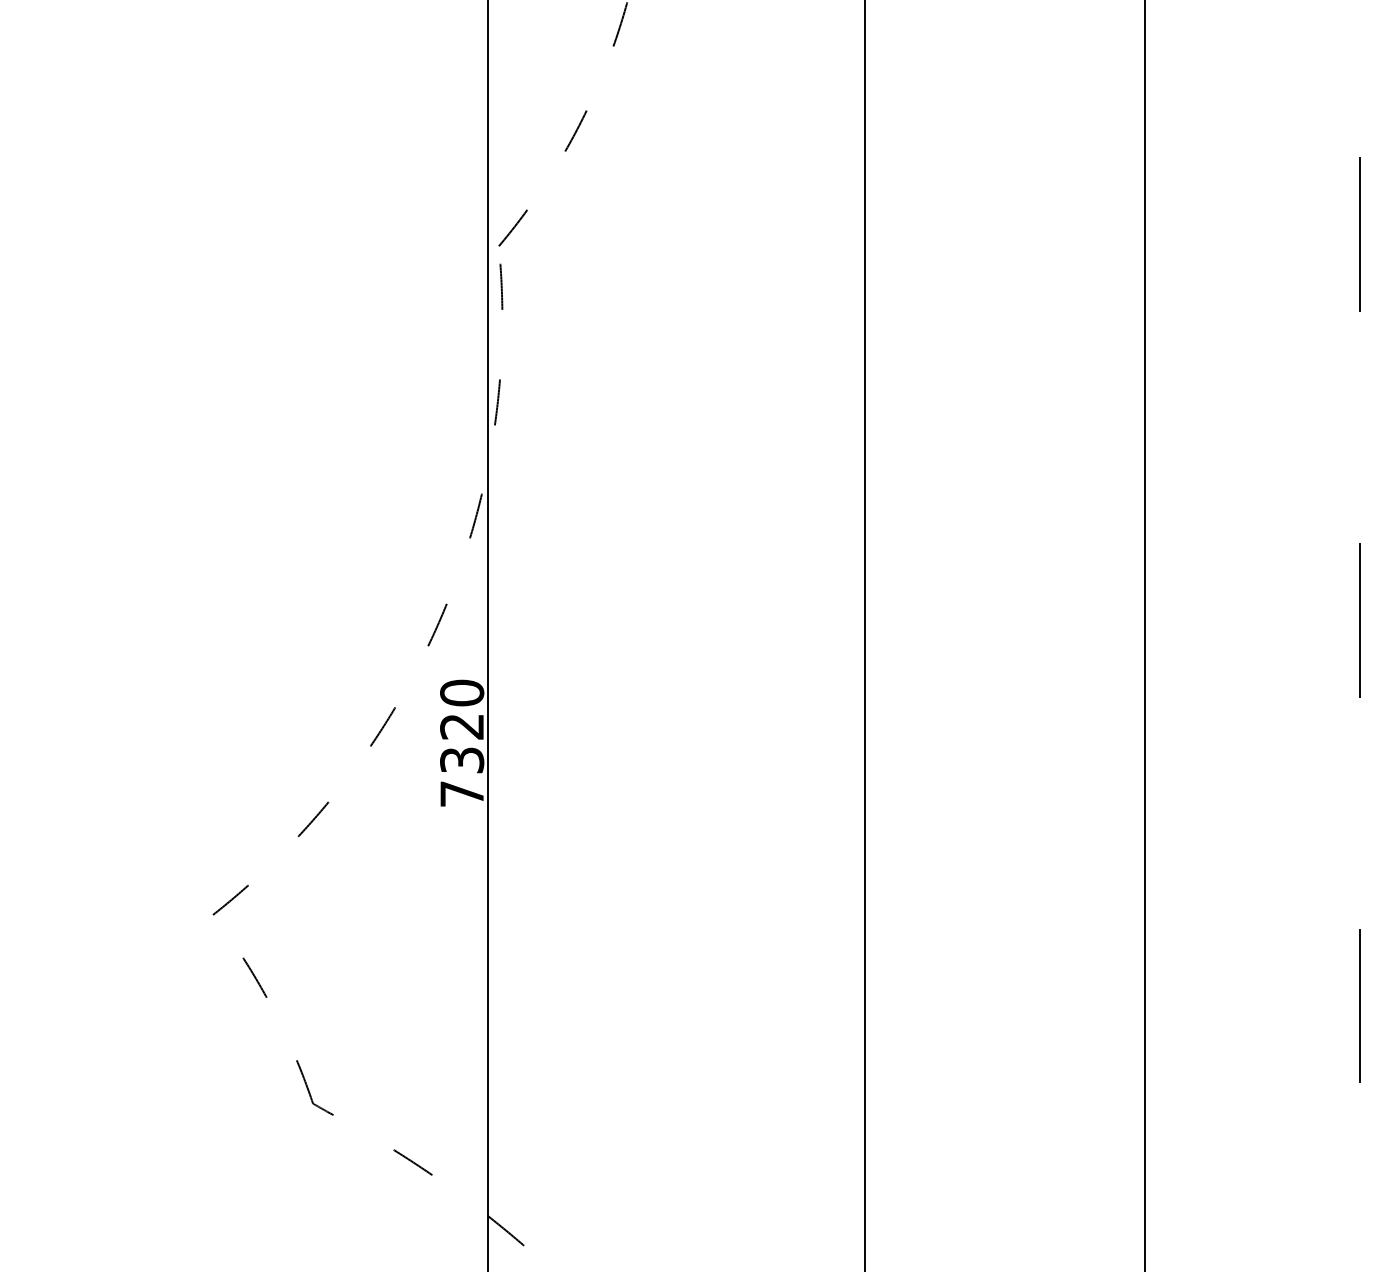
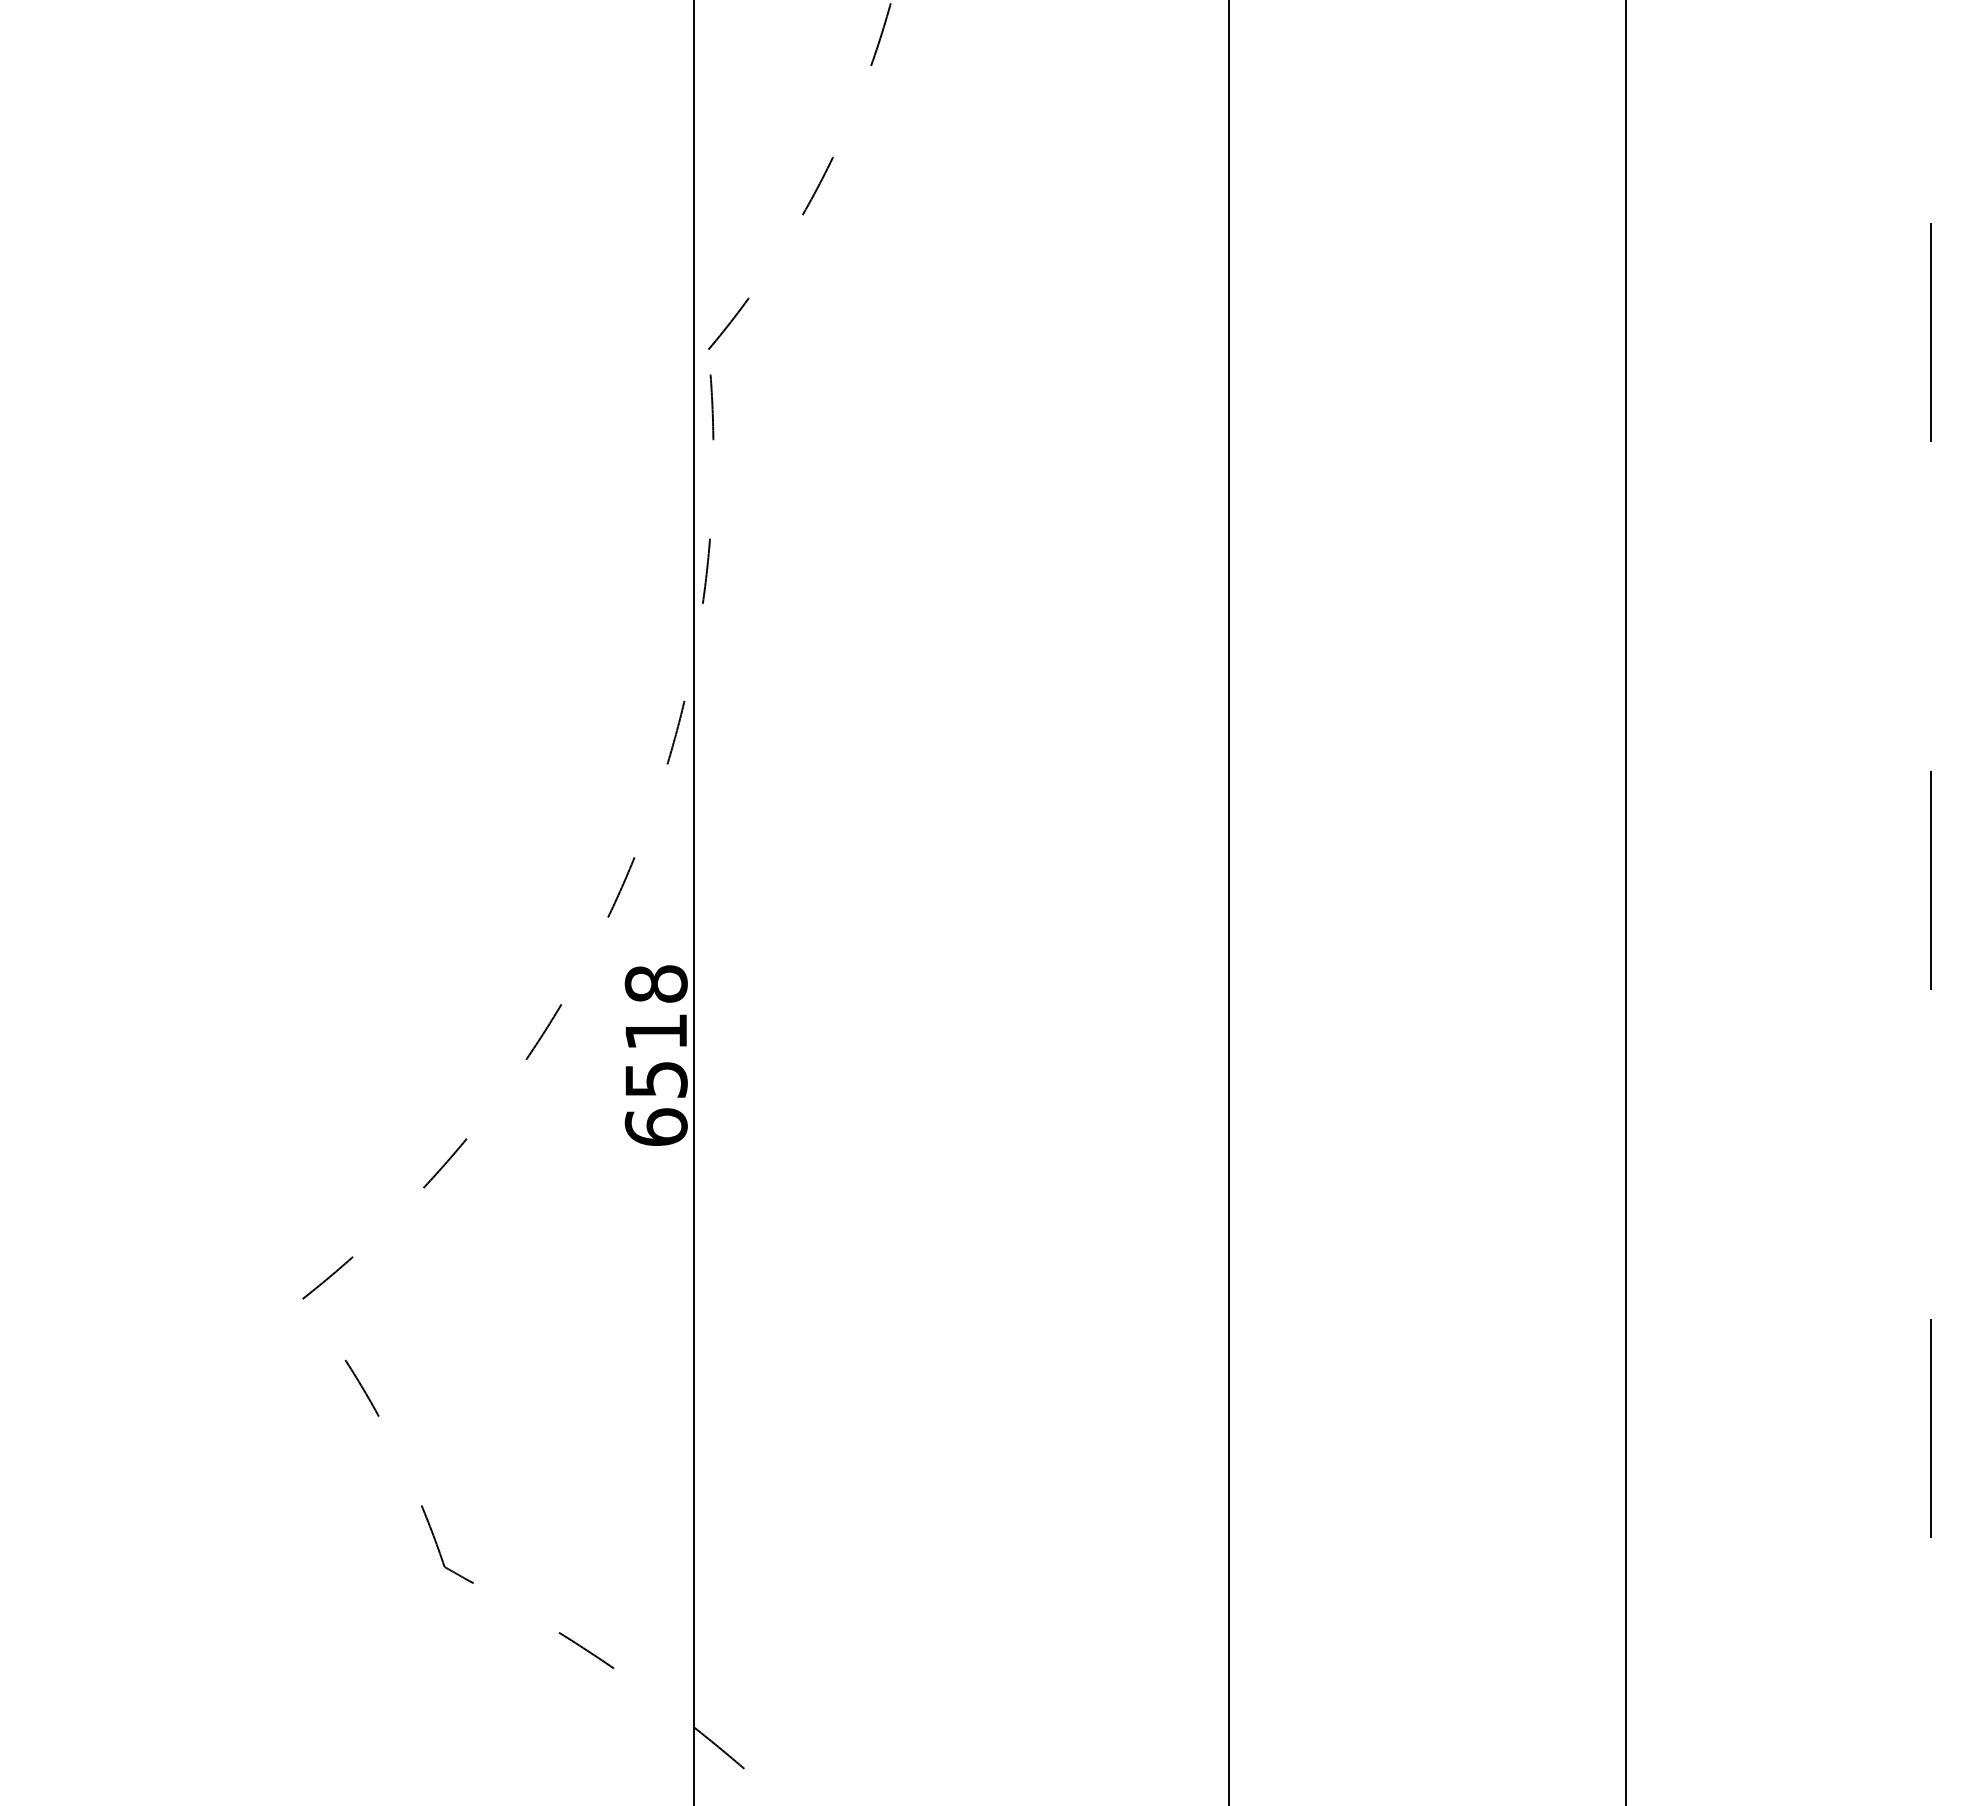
text: (462, 743) -> (656, 1055), 7320 -> 6518

